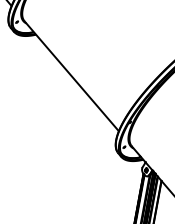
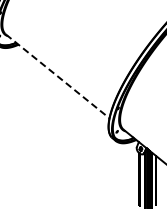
line: (71, 76) -> (57, 76), solid -> dashed

